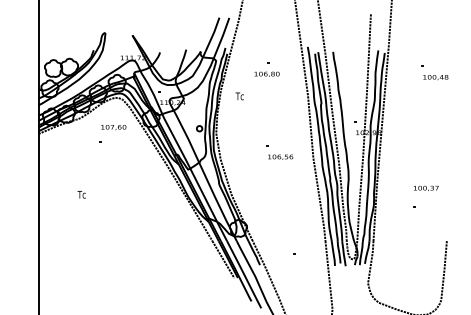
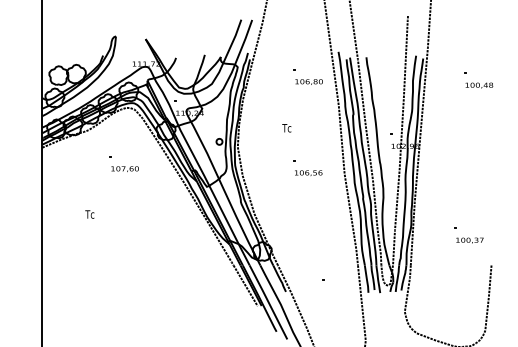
text: (266, 73) -> (308, 81), moved
text: (239, 96) -> (286, 128), moved
text: (113, 127) -> (124, 169), moved
text: (425, 187) -> (469, 239), moved

